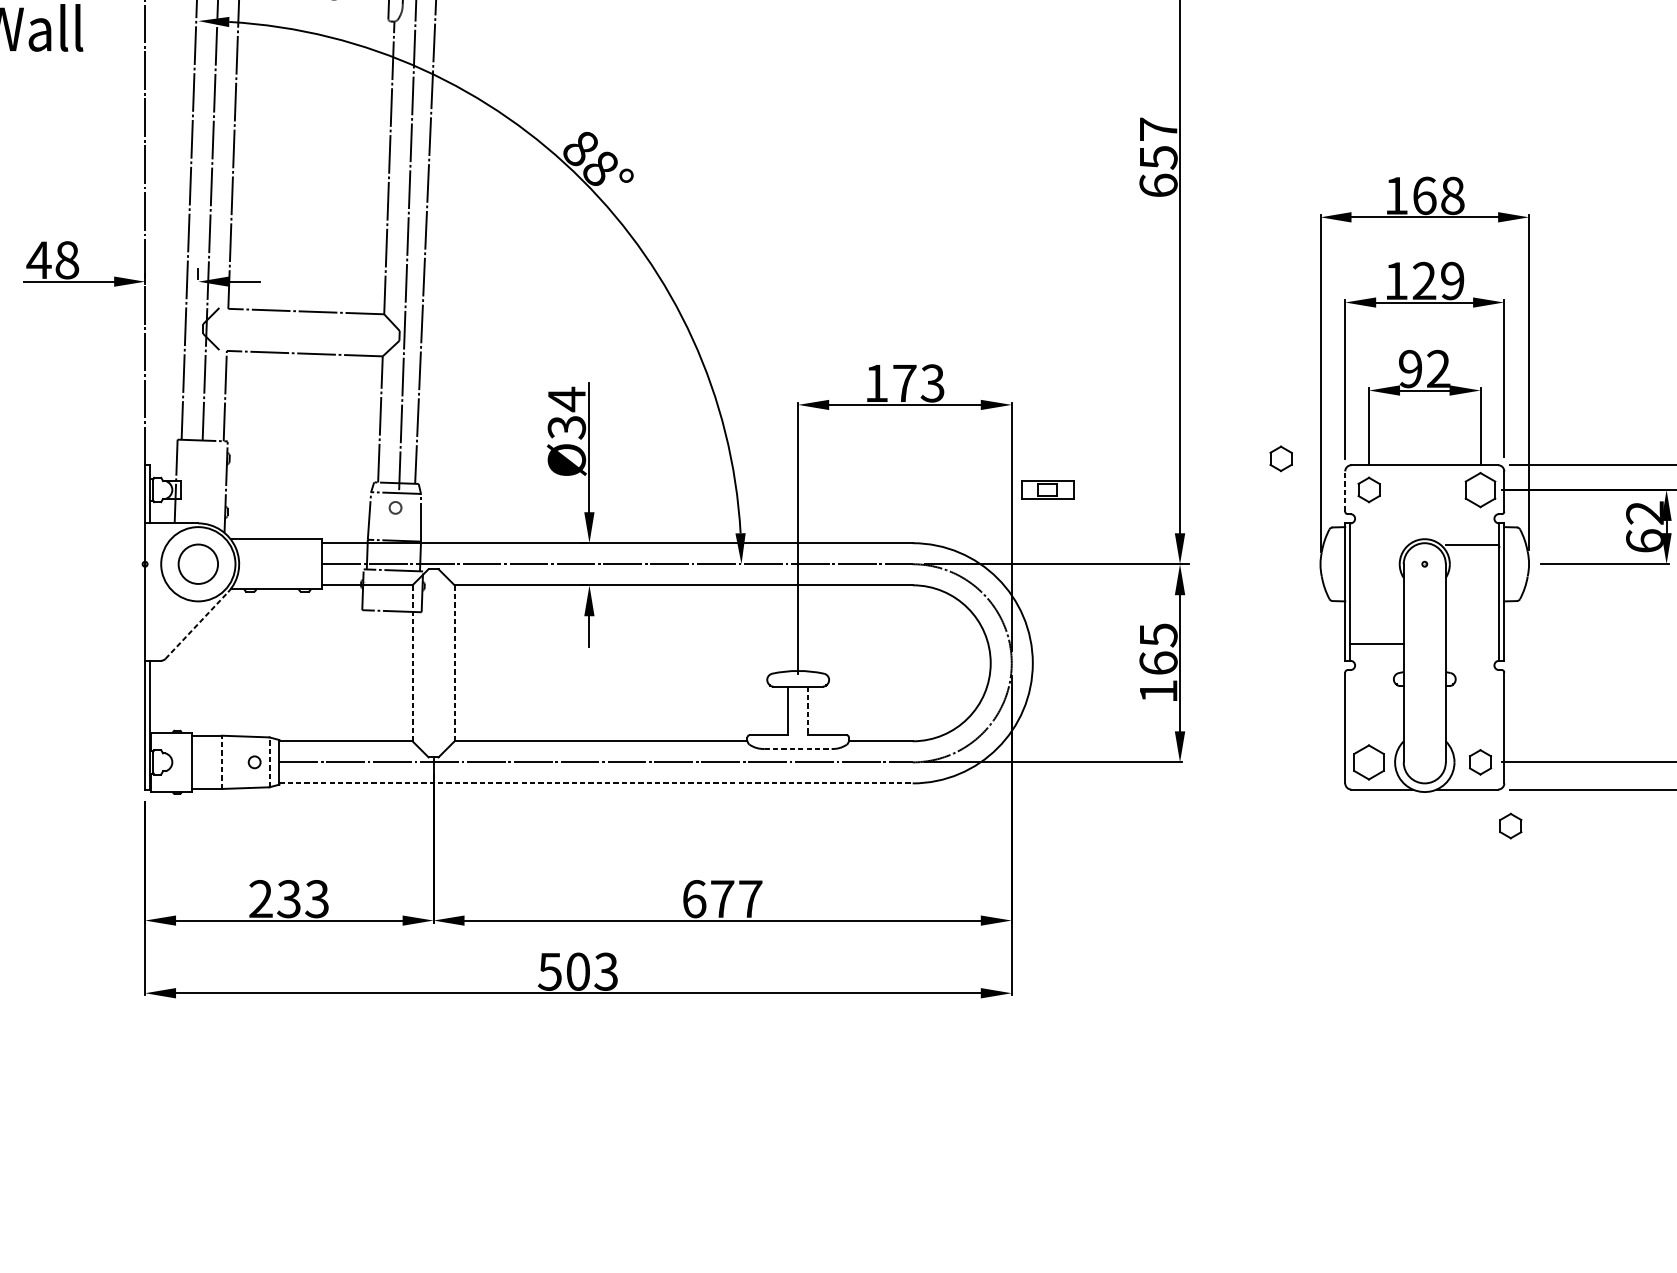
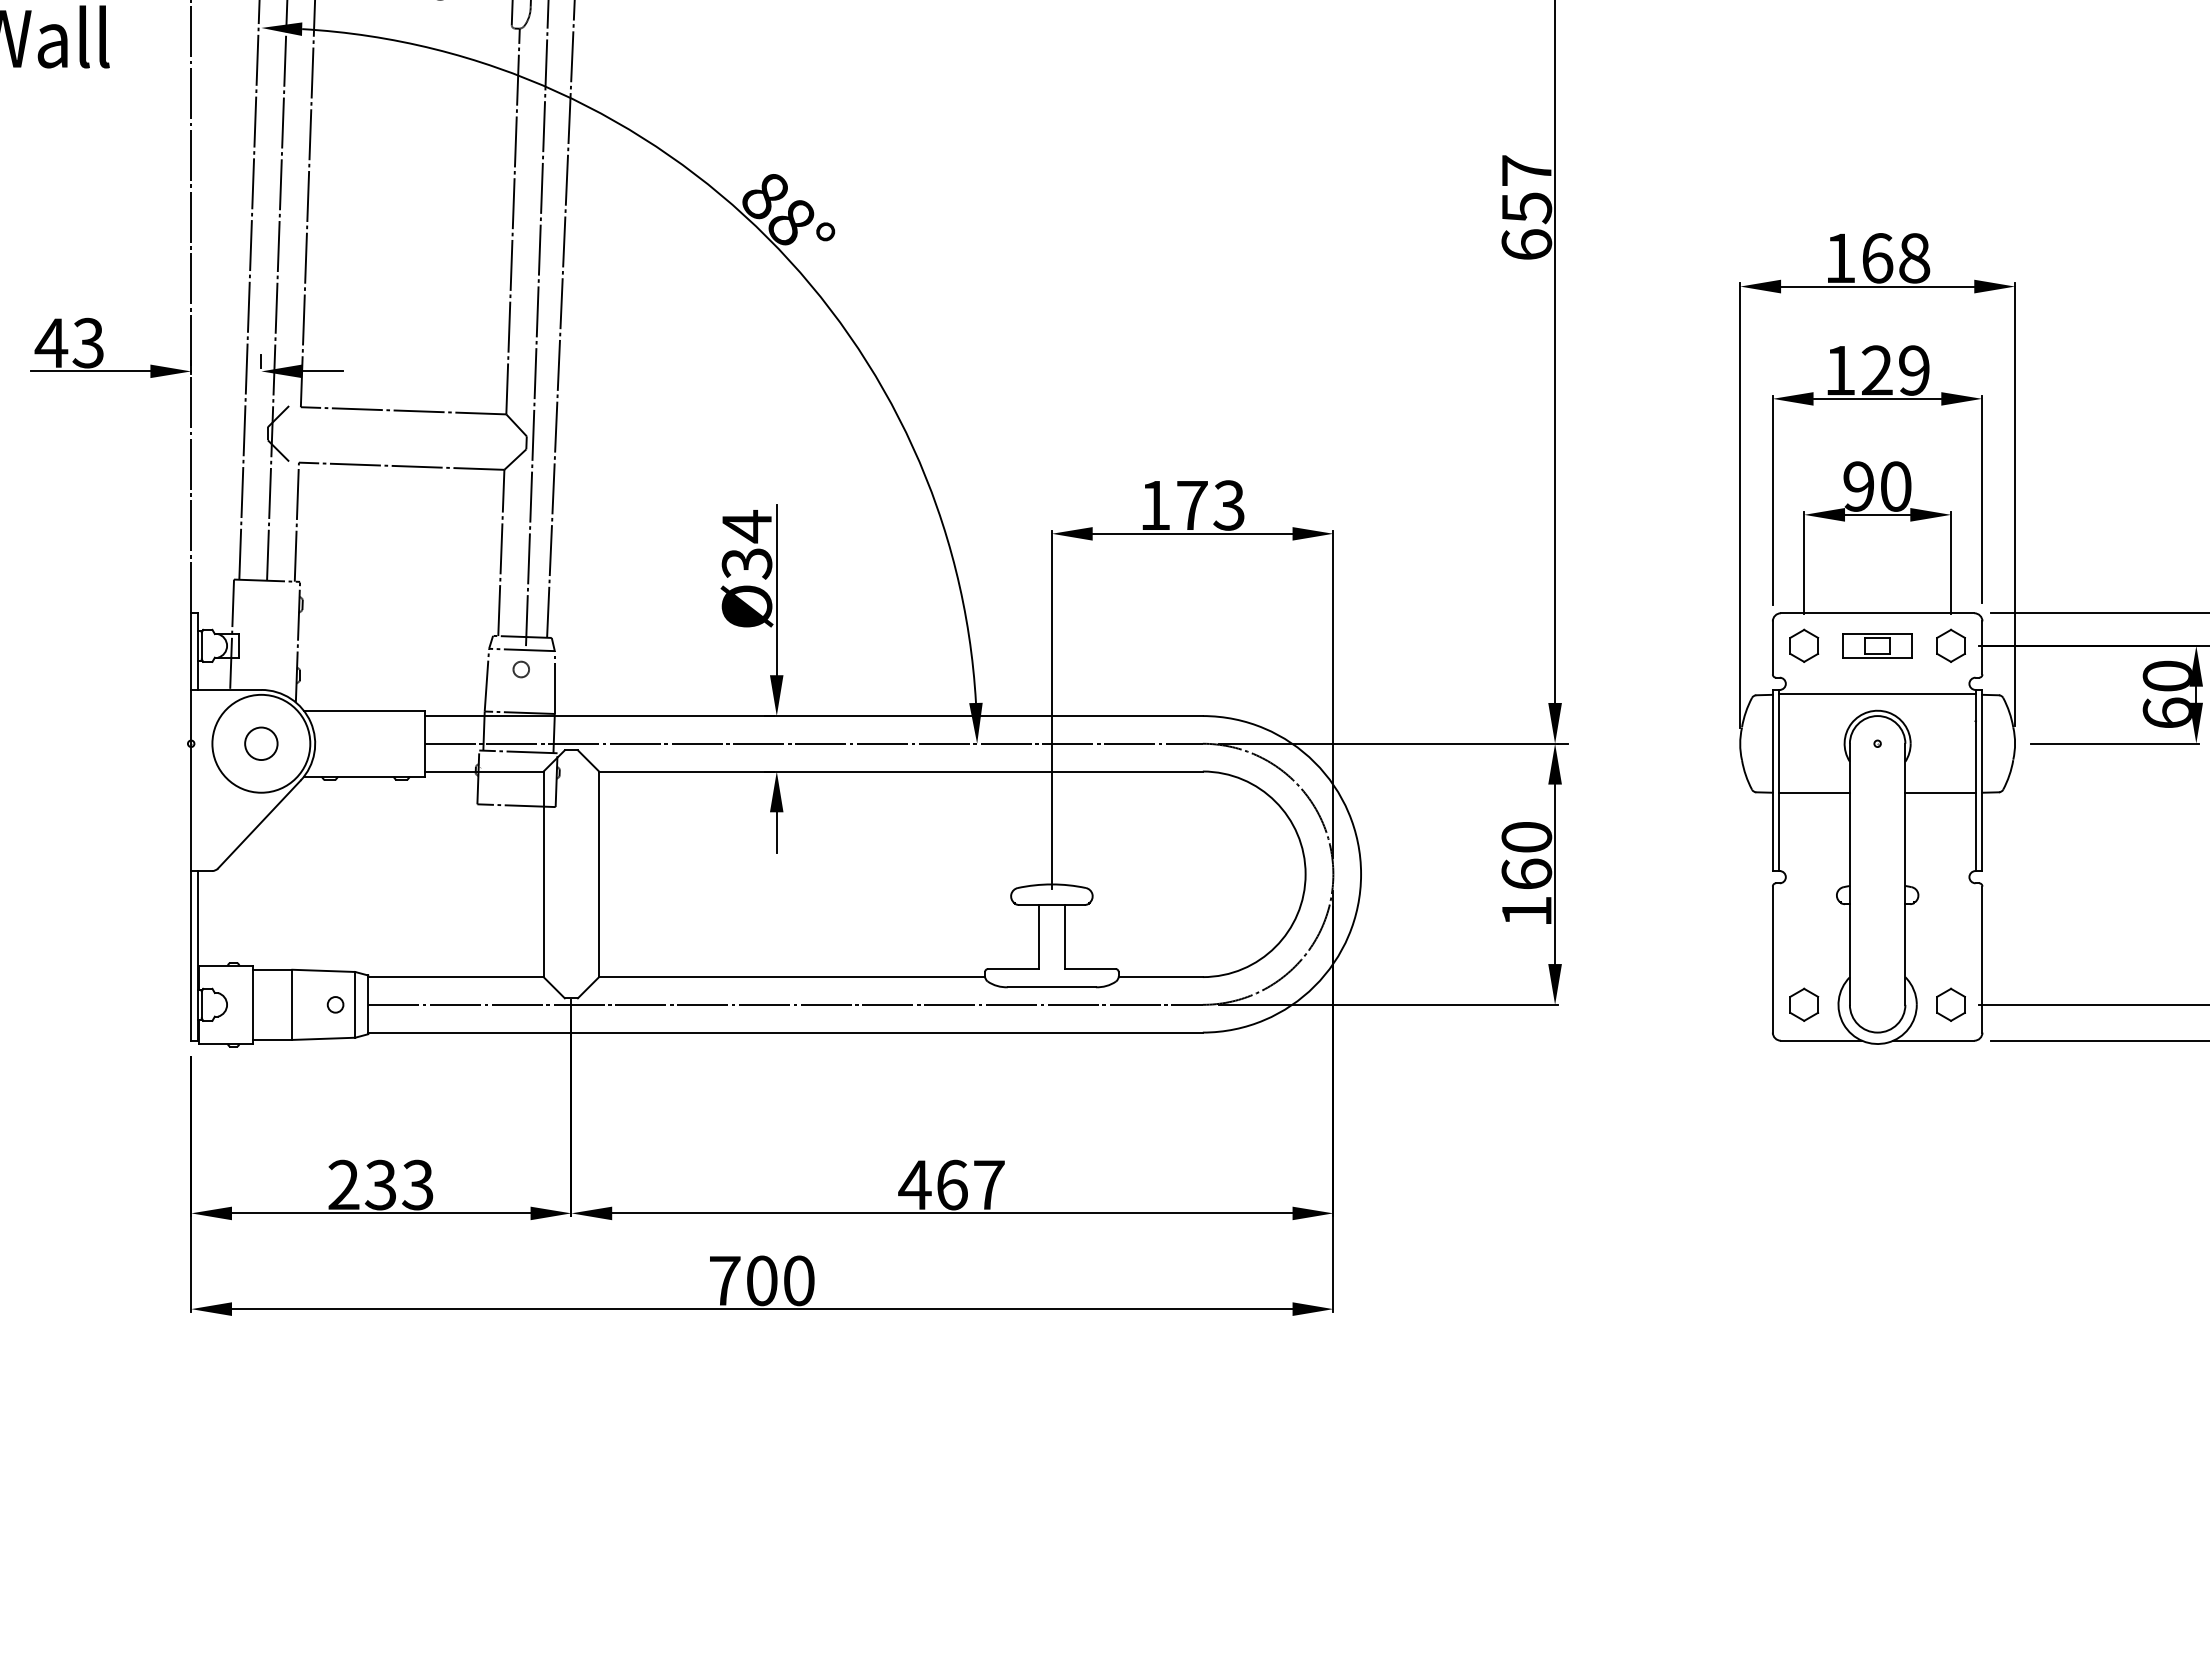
text: (67, 259) -> (88, 342), 48 -> 43
text: (1438, 369) -> (1895, 486), 92 -> 90
part: (1281, 458) -> (1688, 604), removed
part: (1047, 489) -> (1877, 645), moved
part: (1480, 489) -> (1950, 645), size x0.71
line: (1344, 491) -> (1772, 647), dashed -> solid
text: (1644, 512) -> (2167, 675), 62 -> 60
line: (1424, 526) -> (1877, 694), added
line: (1472, 545) -> (1940, 793), moved
circle: (198, 564) -> (261, 743), size x0.62
line: (196, 625) -> (259, 824), dashed -> solid
text: (1158, 635) -> (1526, 837), 165 -> 160
line: (1376, 644) -> (1814, 793), moved
line: (412, 663) -> (543, 874), dashed -> solid
line: (454, 663) -> (599, 874), dashed -> solid
line: (807, 711) -> (1064, 937), dashed -> solid
line: (798, 749) -> (1052, 987), dashed -> solid
line: (221, 762) -> (292, 1004), dashed -> solid
line: (269, 762) -> (355, 1004), dashed -> solid
part: (1369, 762) -> (1804, 1004), size x0.71
line: (596, 783) -> (786, 1032), dashed -> solid
part: (1510, 825) -> (1990, 1088), removed
text: (707, 898) -> (932, 1184), 677 -> 467
text: (577, 971) -> (761, 1280), 503 -> 700

